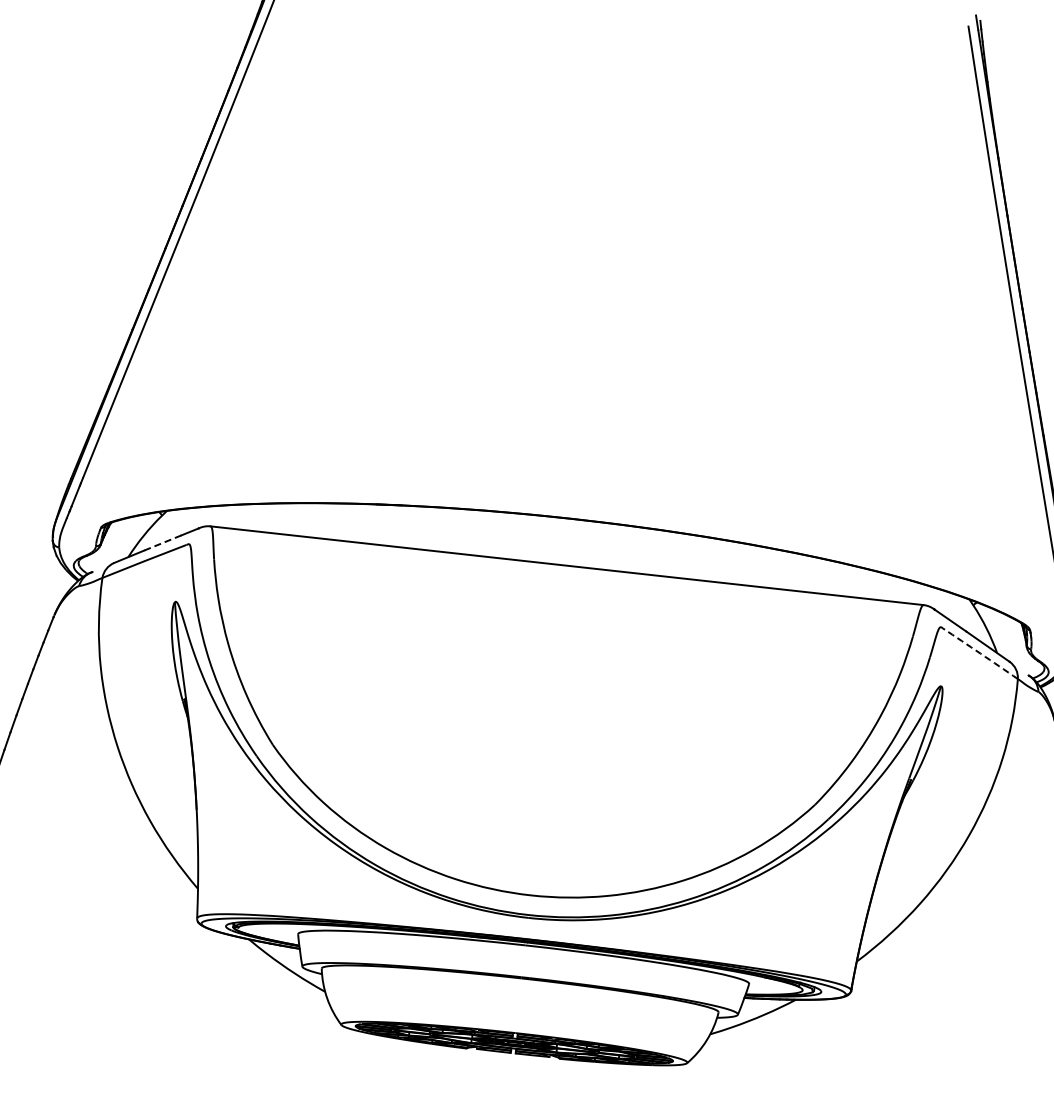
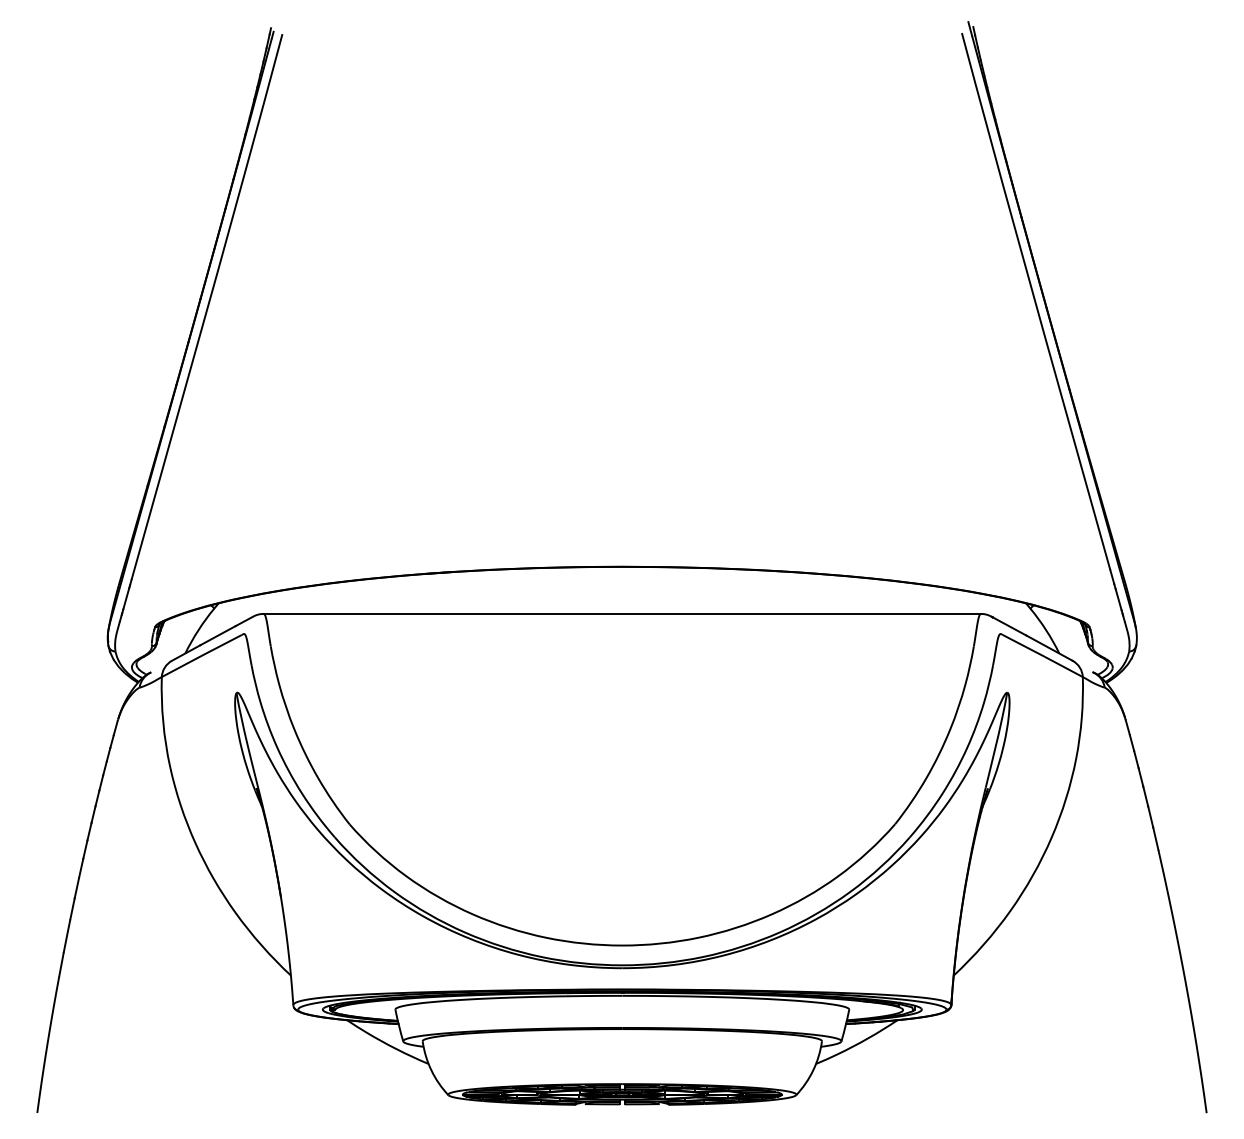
line: (162, 542) -> (217, 635), dashed -> solid
arc: (980, 653) -> (1042, 655), dashed -> solid

